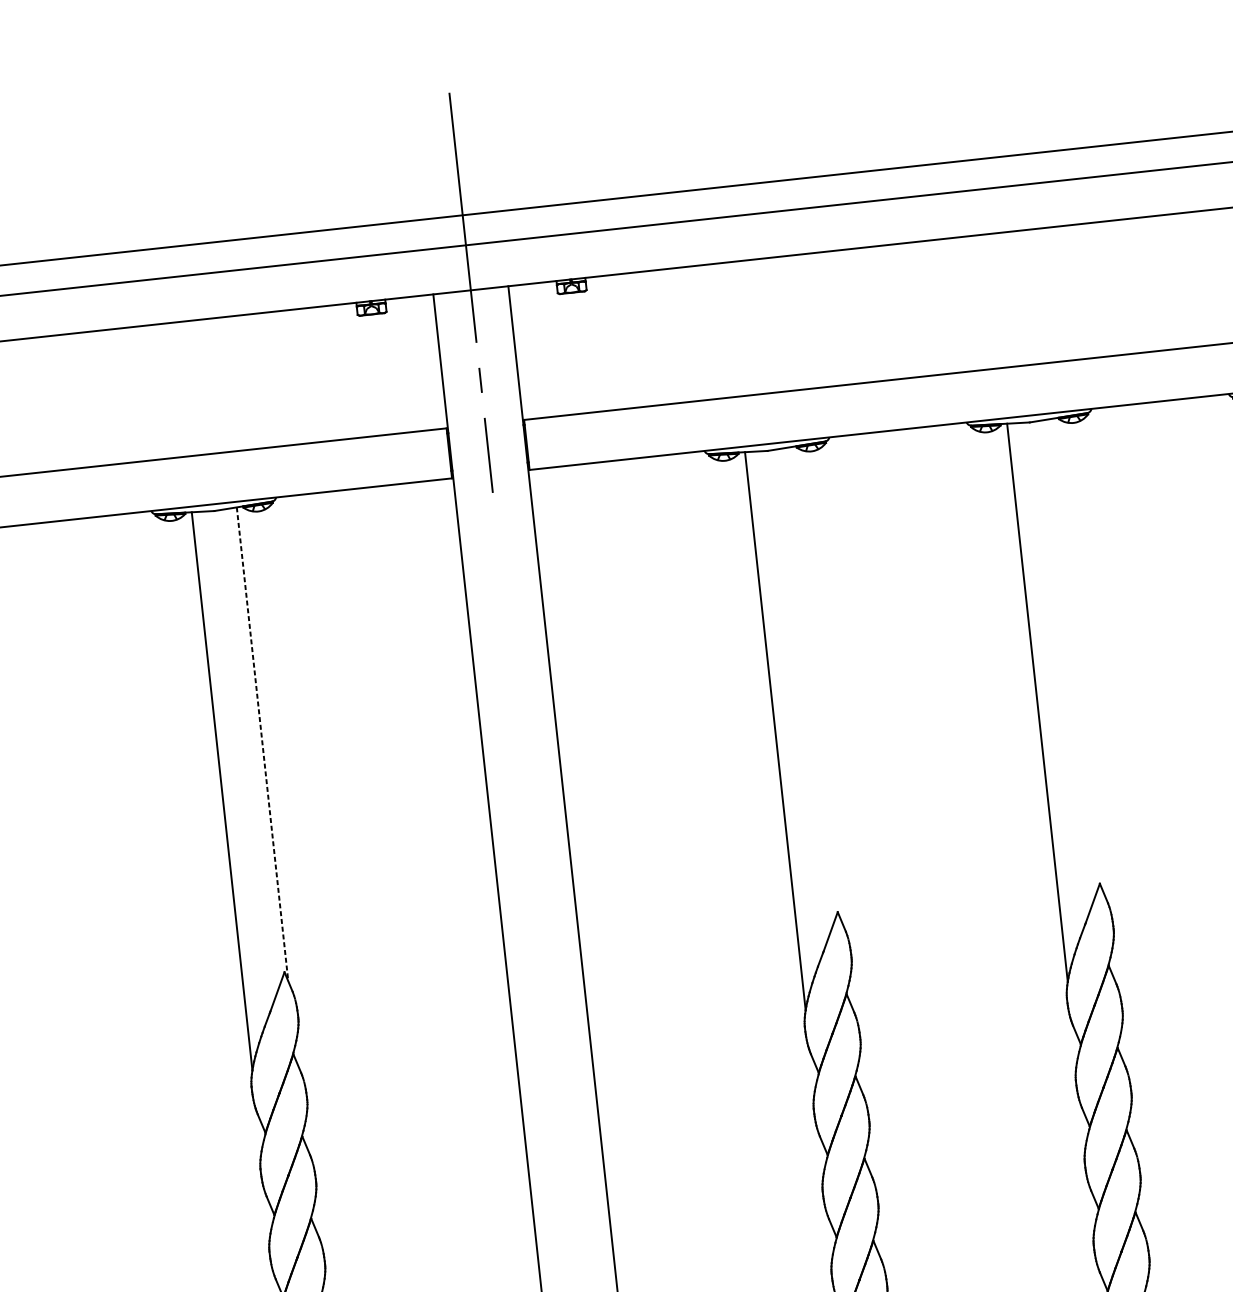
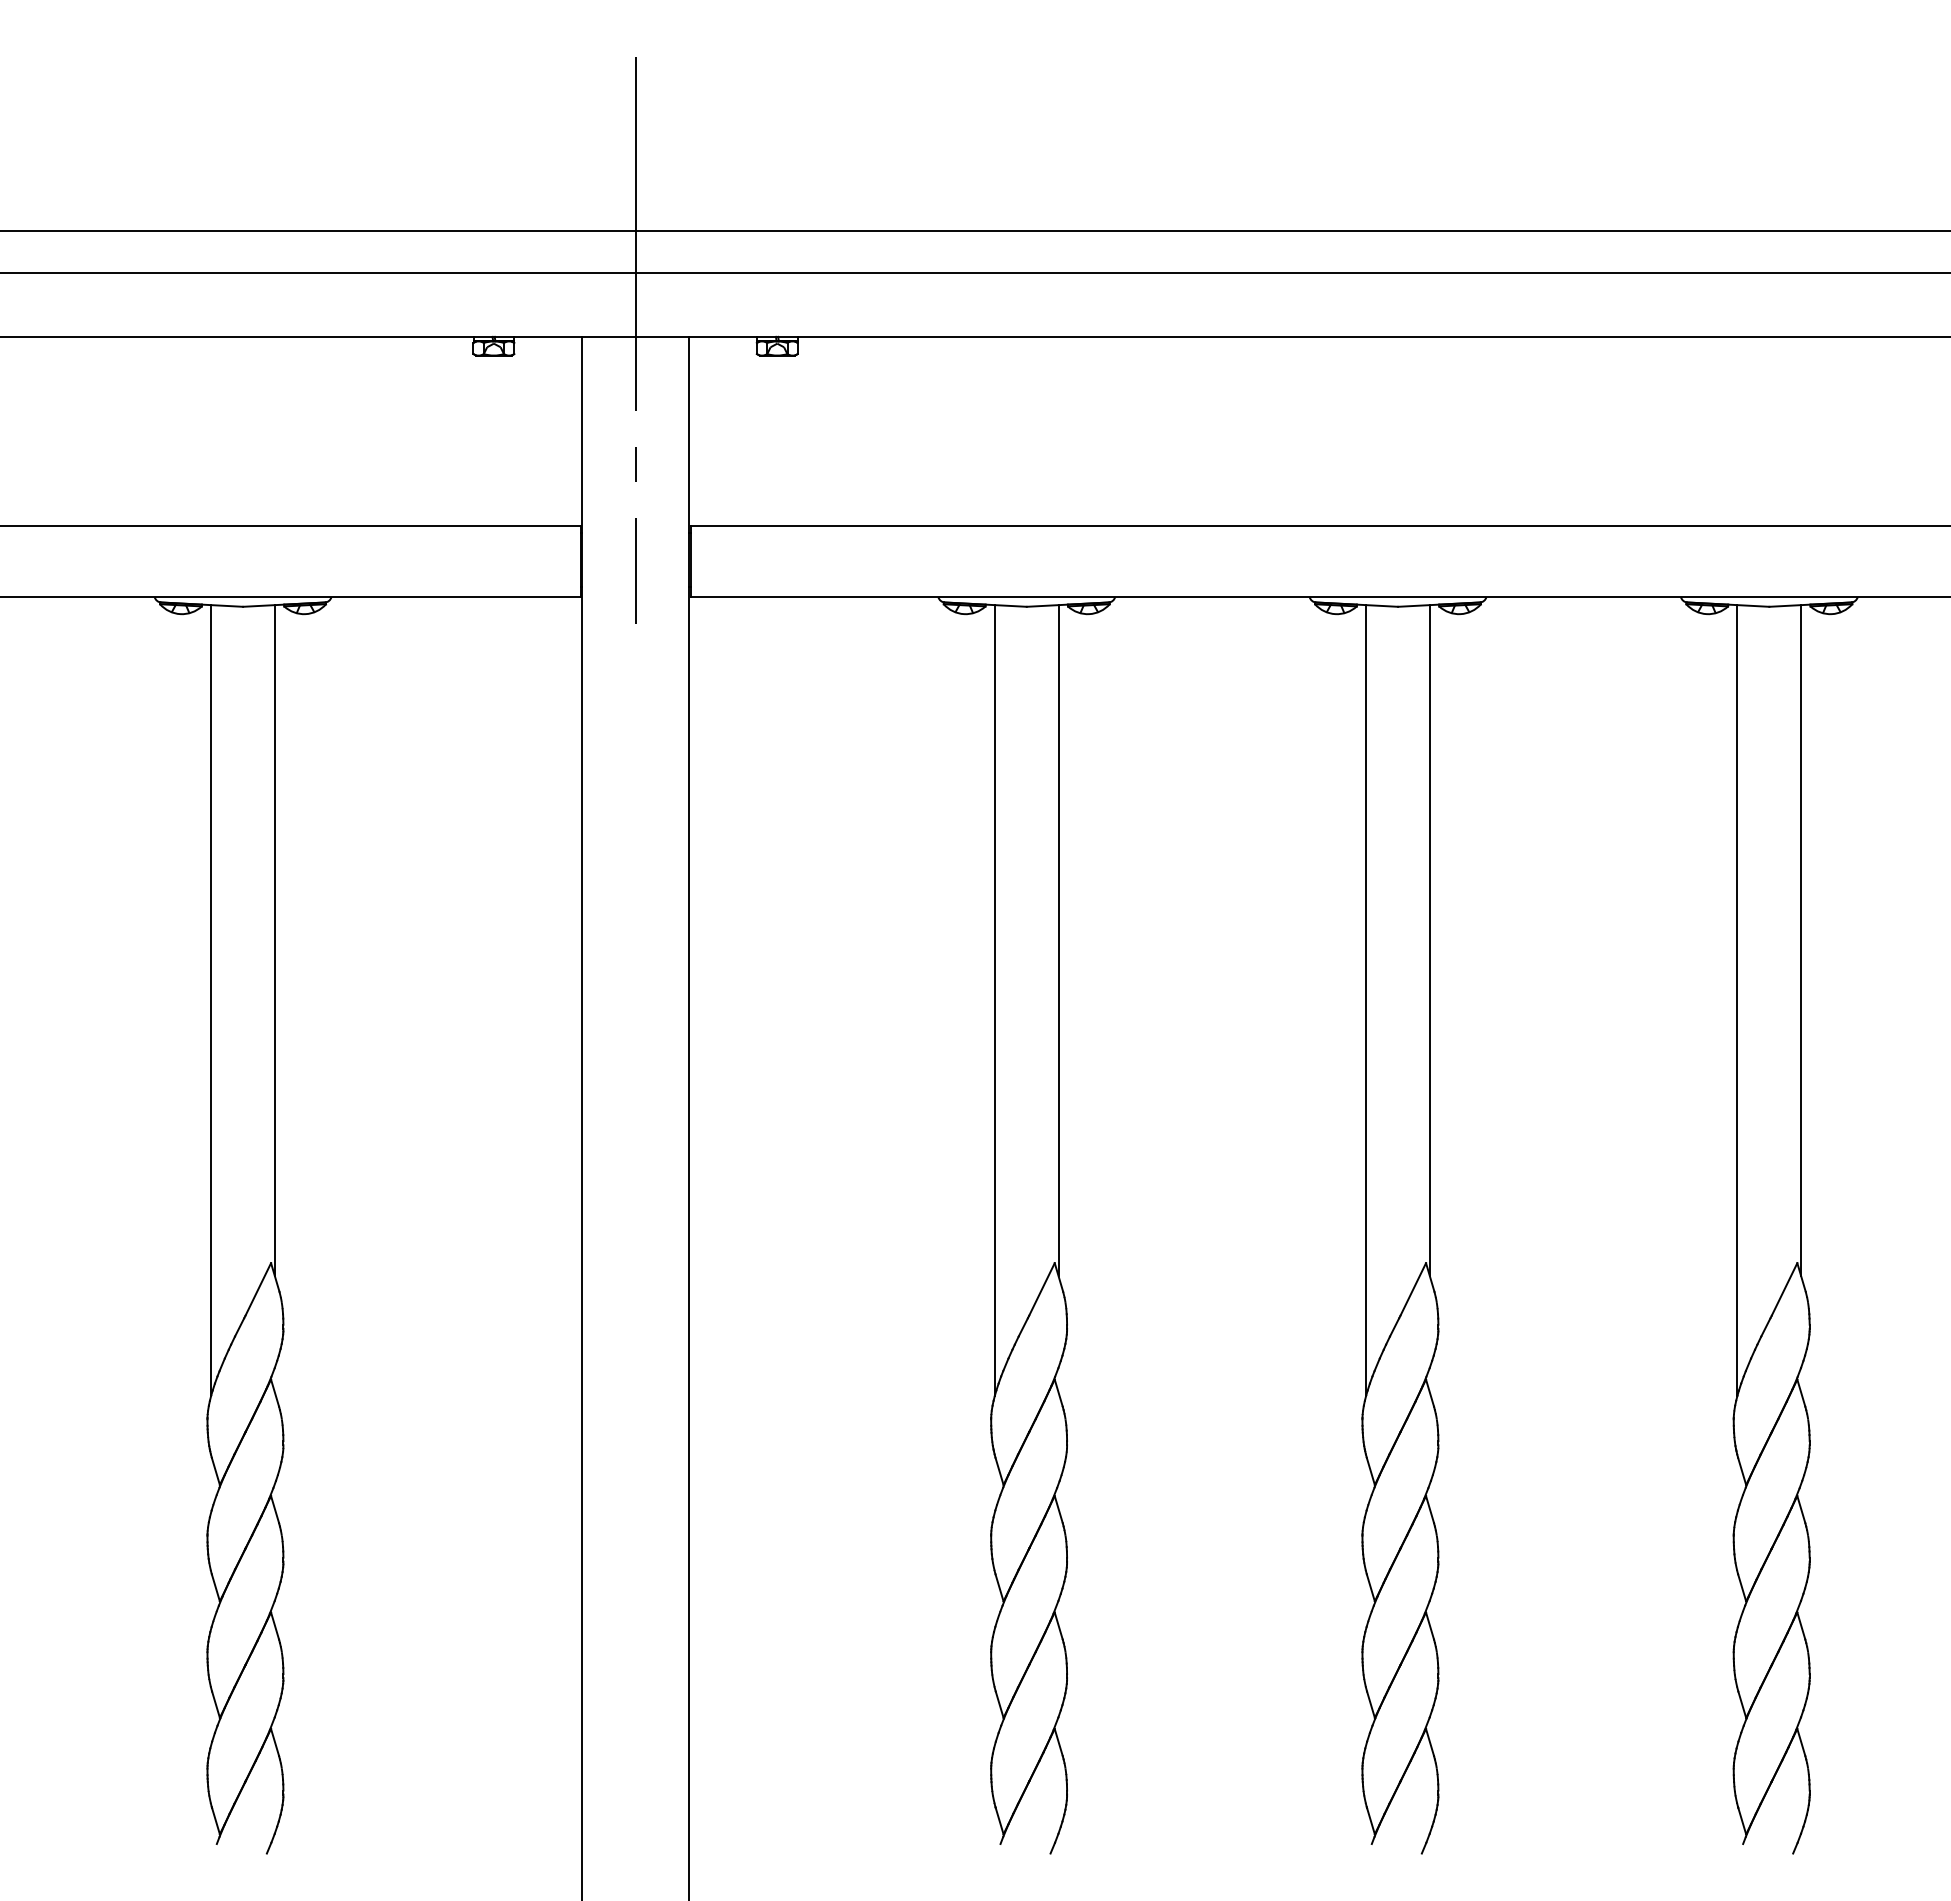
line: (1077, 655) -> (1429, 940), added
line: (815, 684) -> (1058, 940), added
line: (262, 744) -> (274, 940), dashed -> solid

